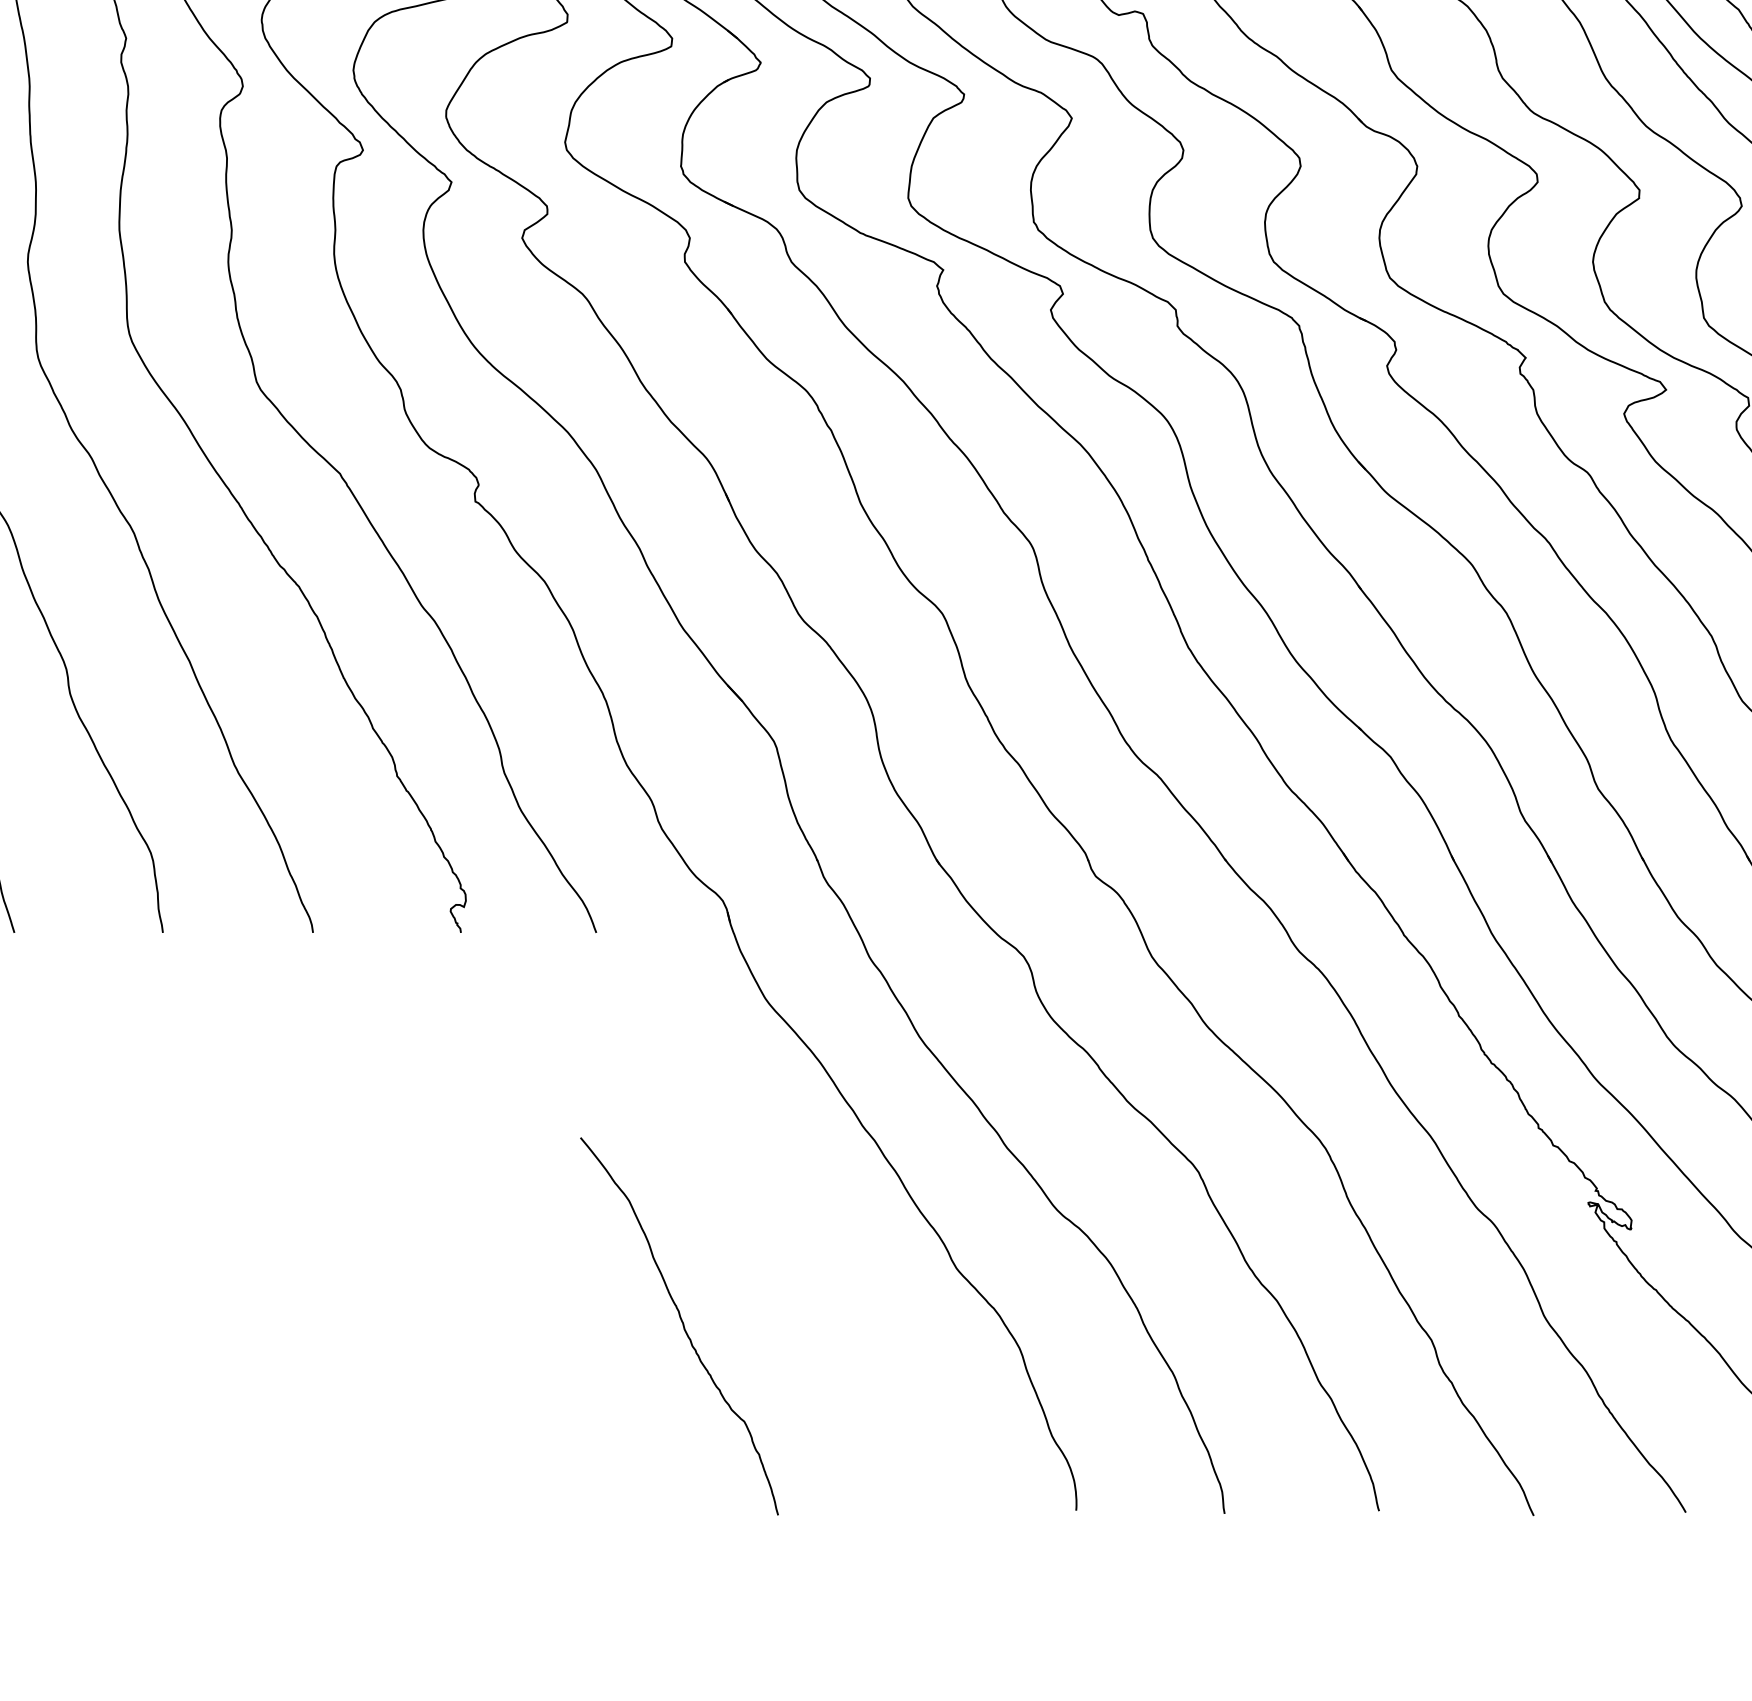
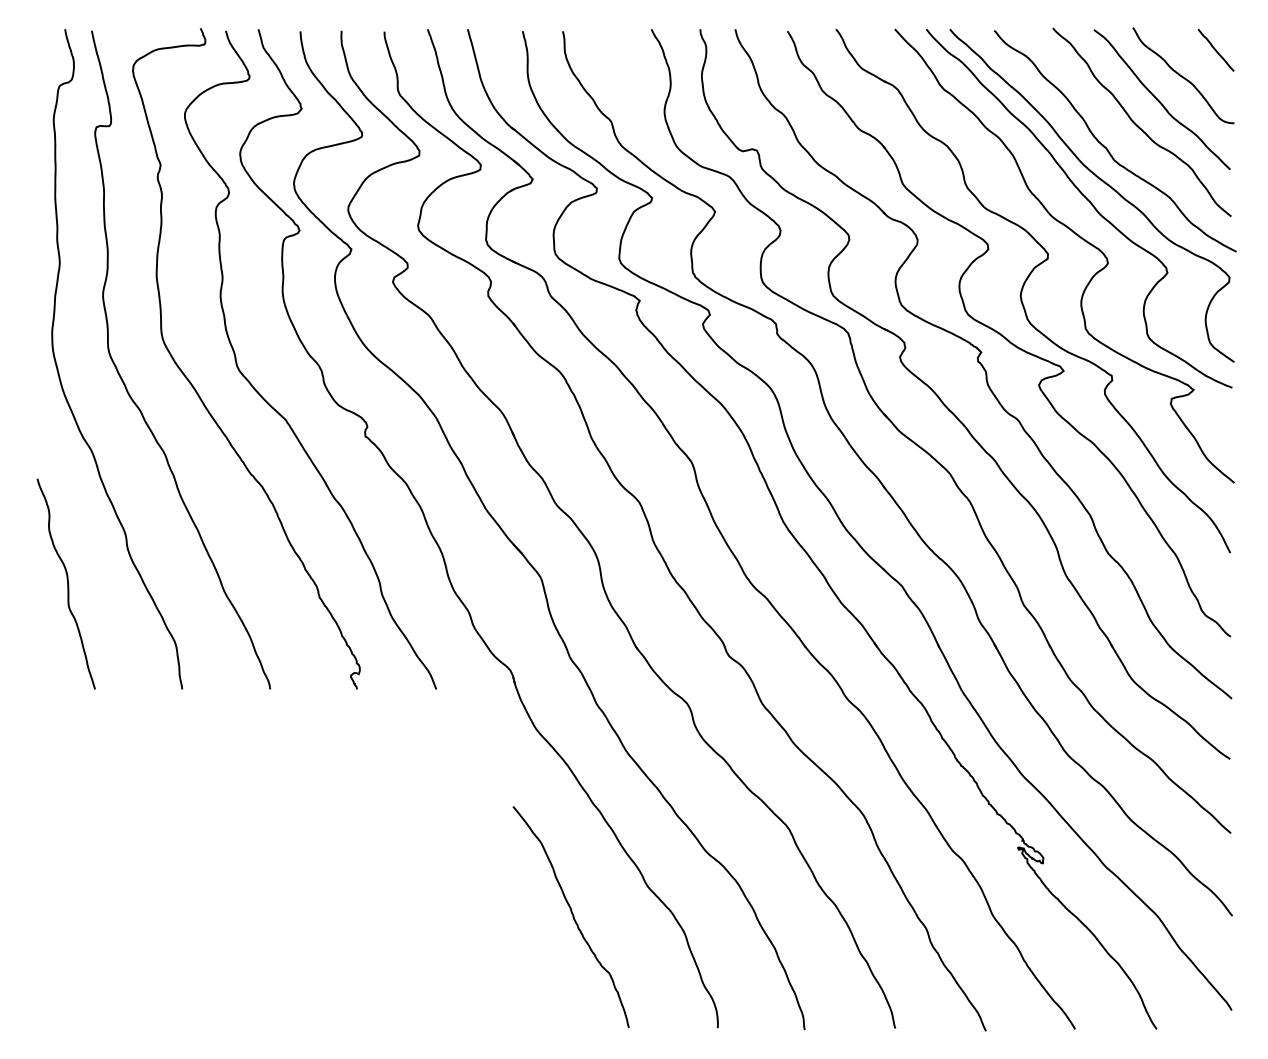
curve: (681, 1326) -> (572, 917), moved

